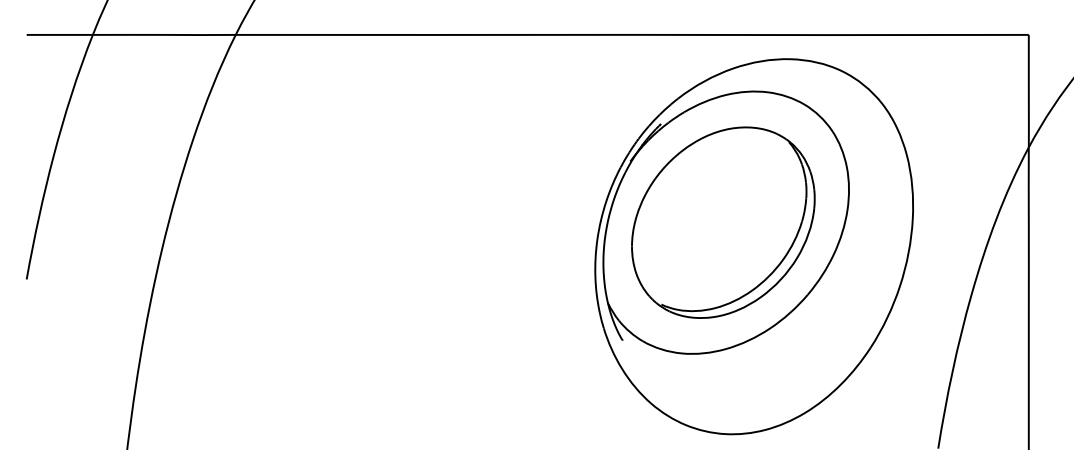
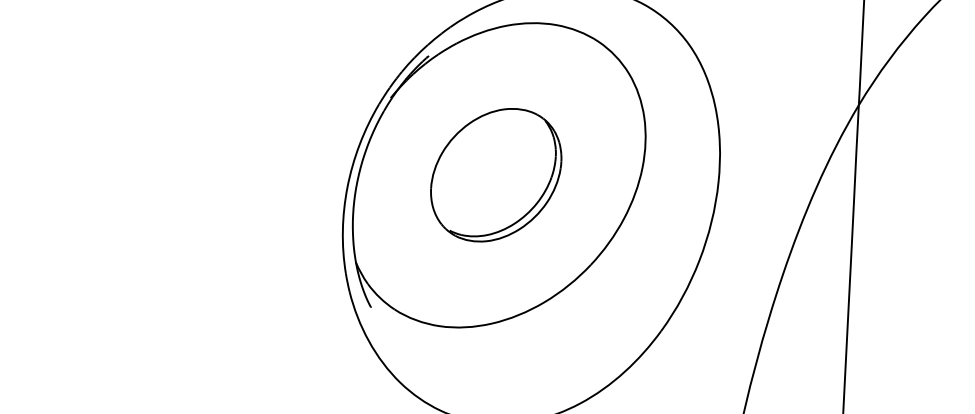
part: (723, 222) -> (496, 175), size x0.6

